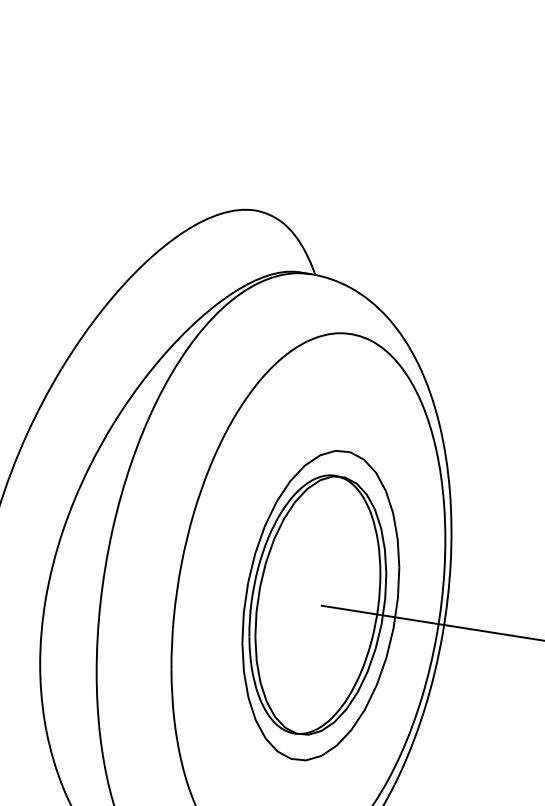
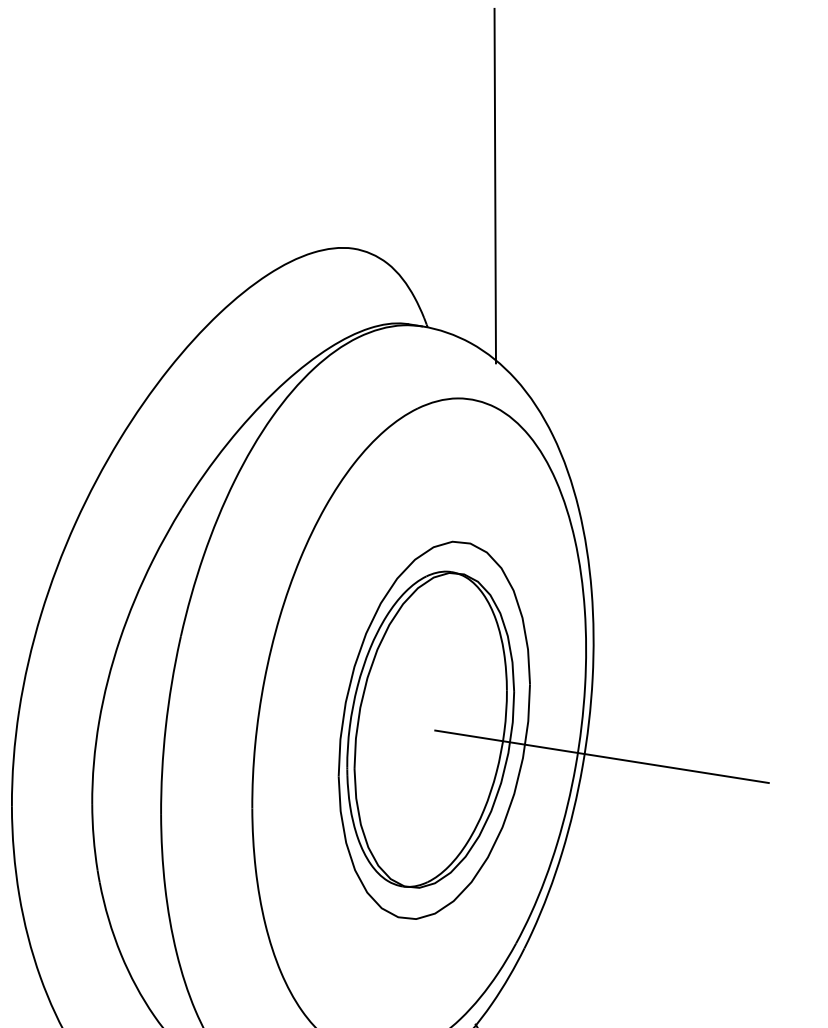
line: (370, 158) -> (494, 185), added

